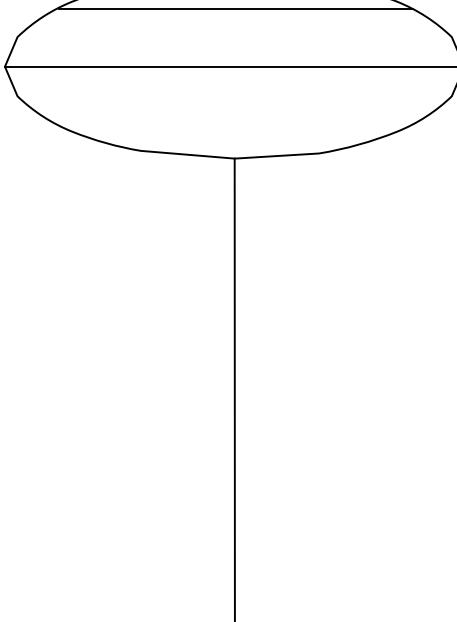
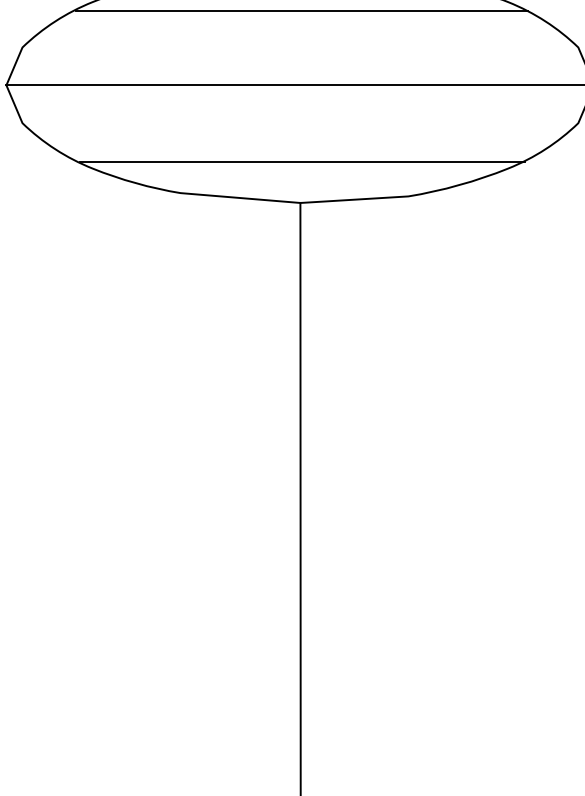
line: (235, 126) -> (301, 161), added

